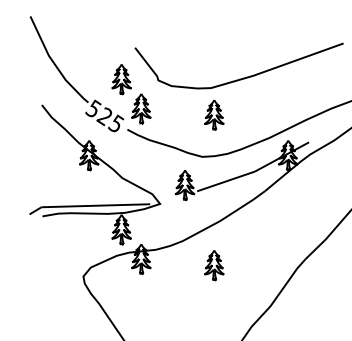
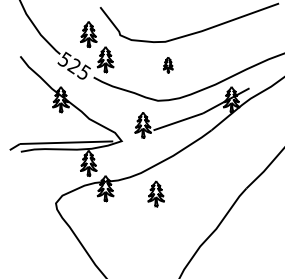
part: (214, 114) -> (168, 64), size x0.6
part: (214, 265) -> (156, 193), moved

